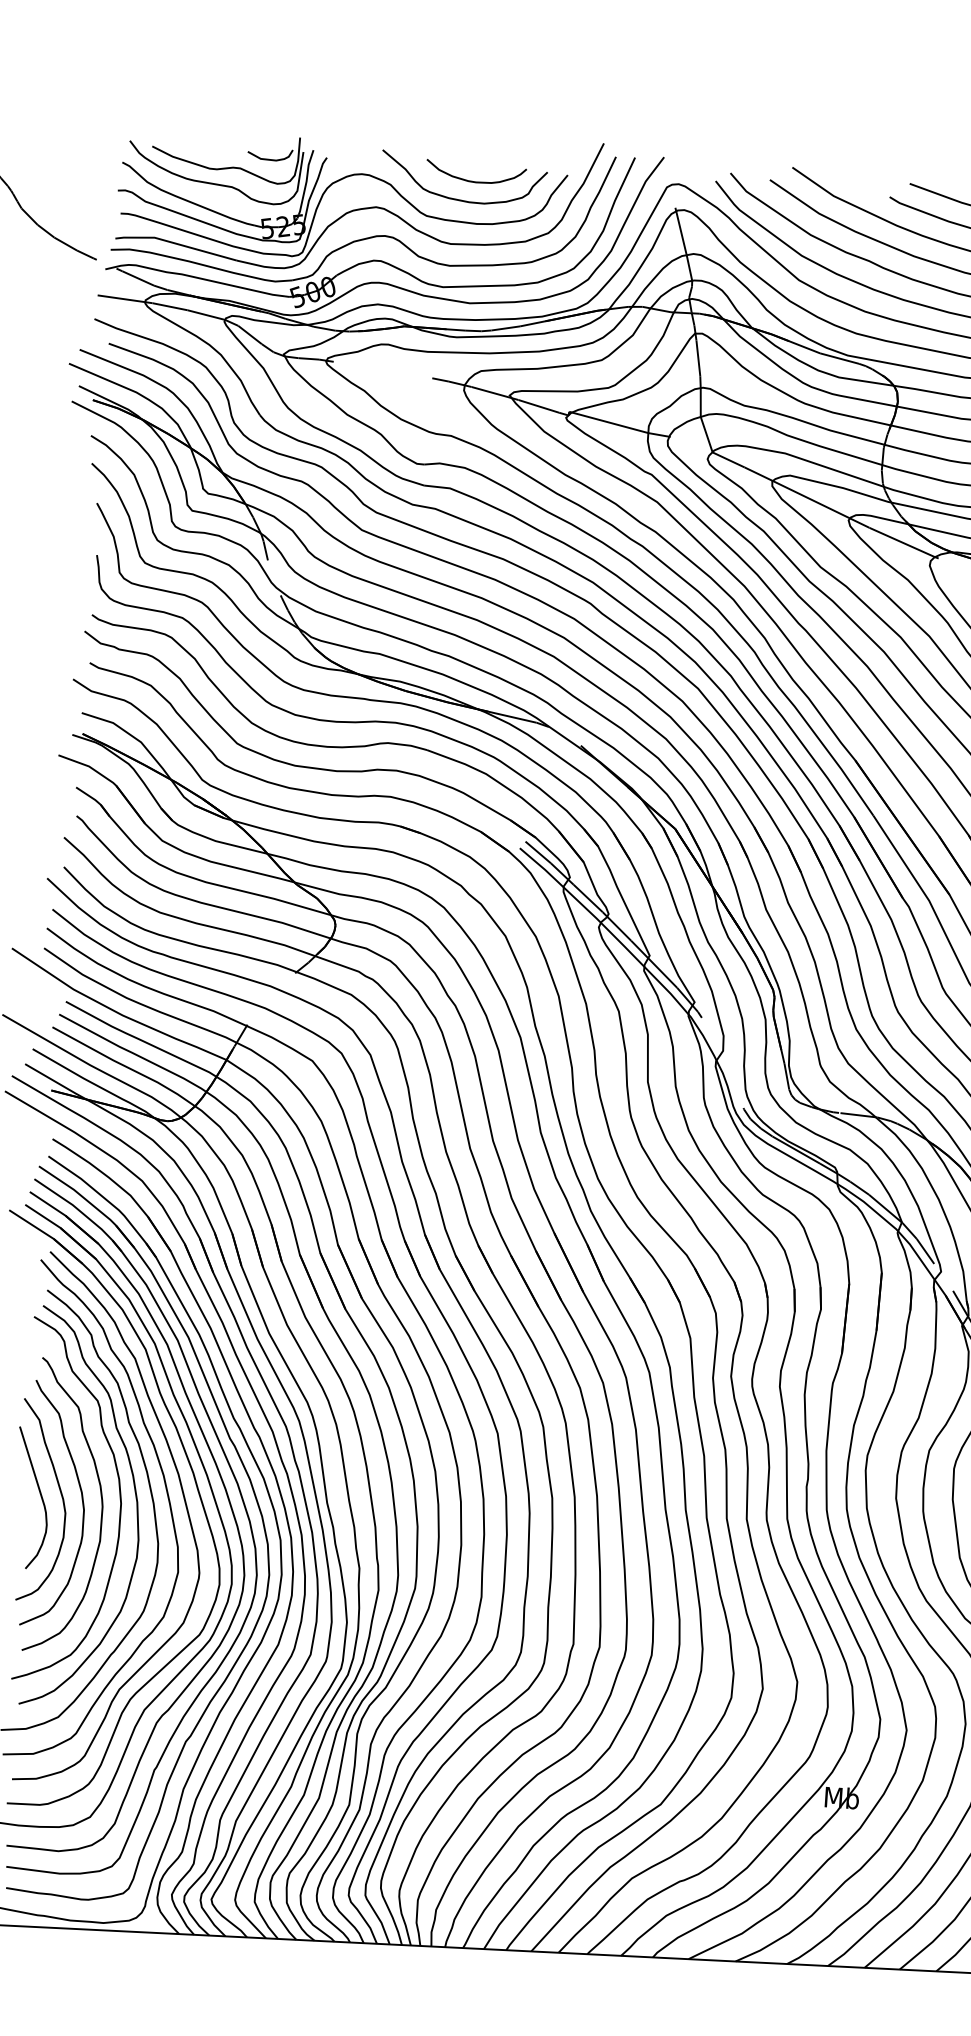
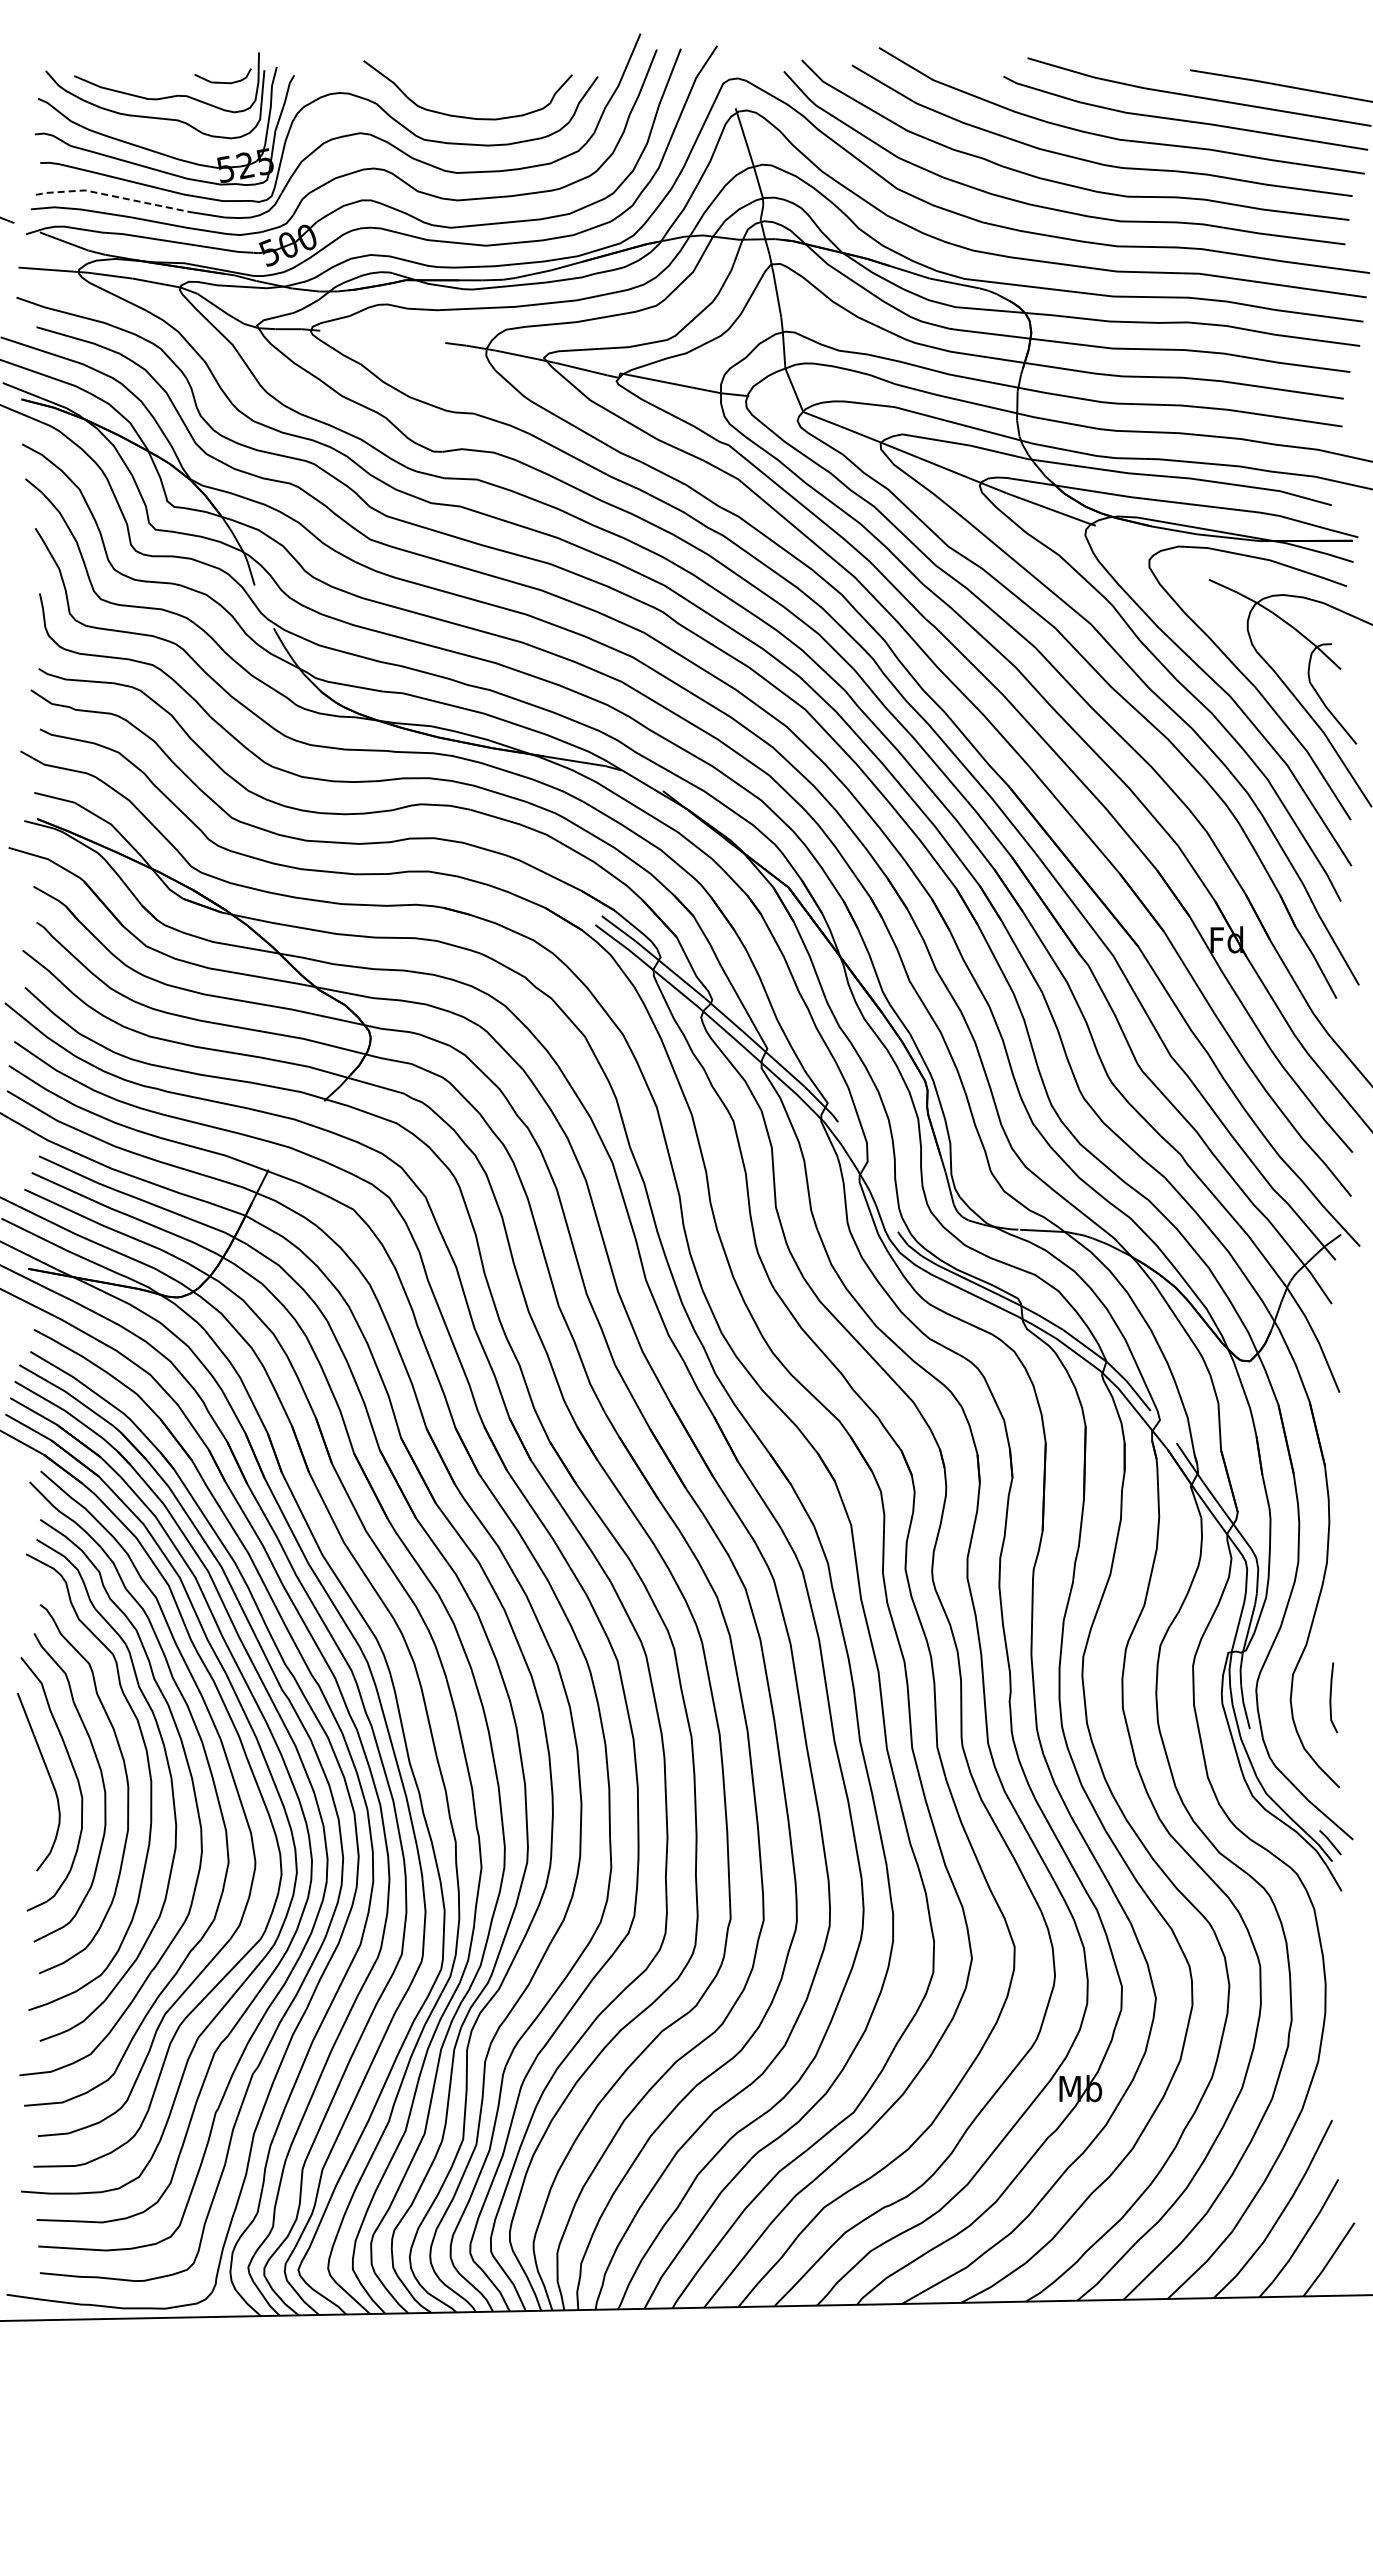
curve: (475, 181) -> (482, 92), removed
line: (176, 244) -> (112, 196), solid -> dashed

